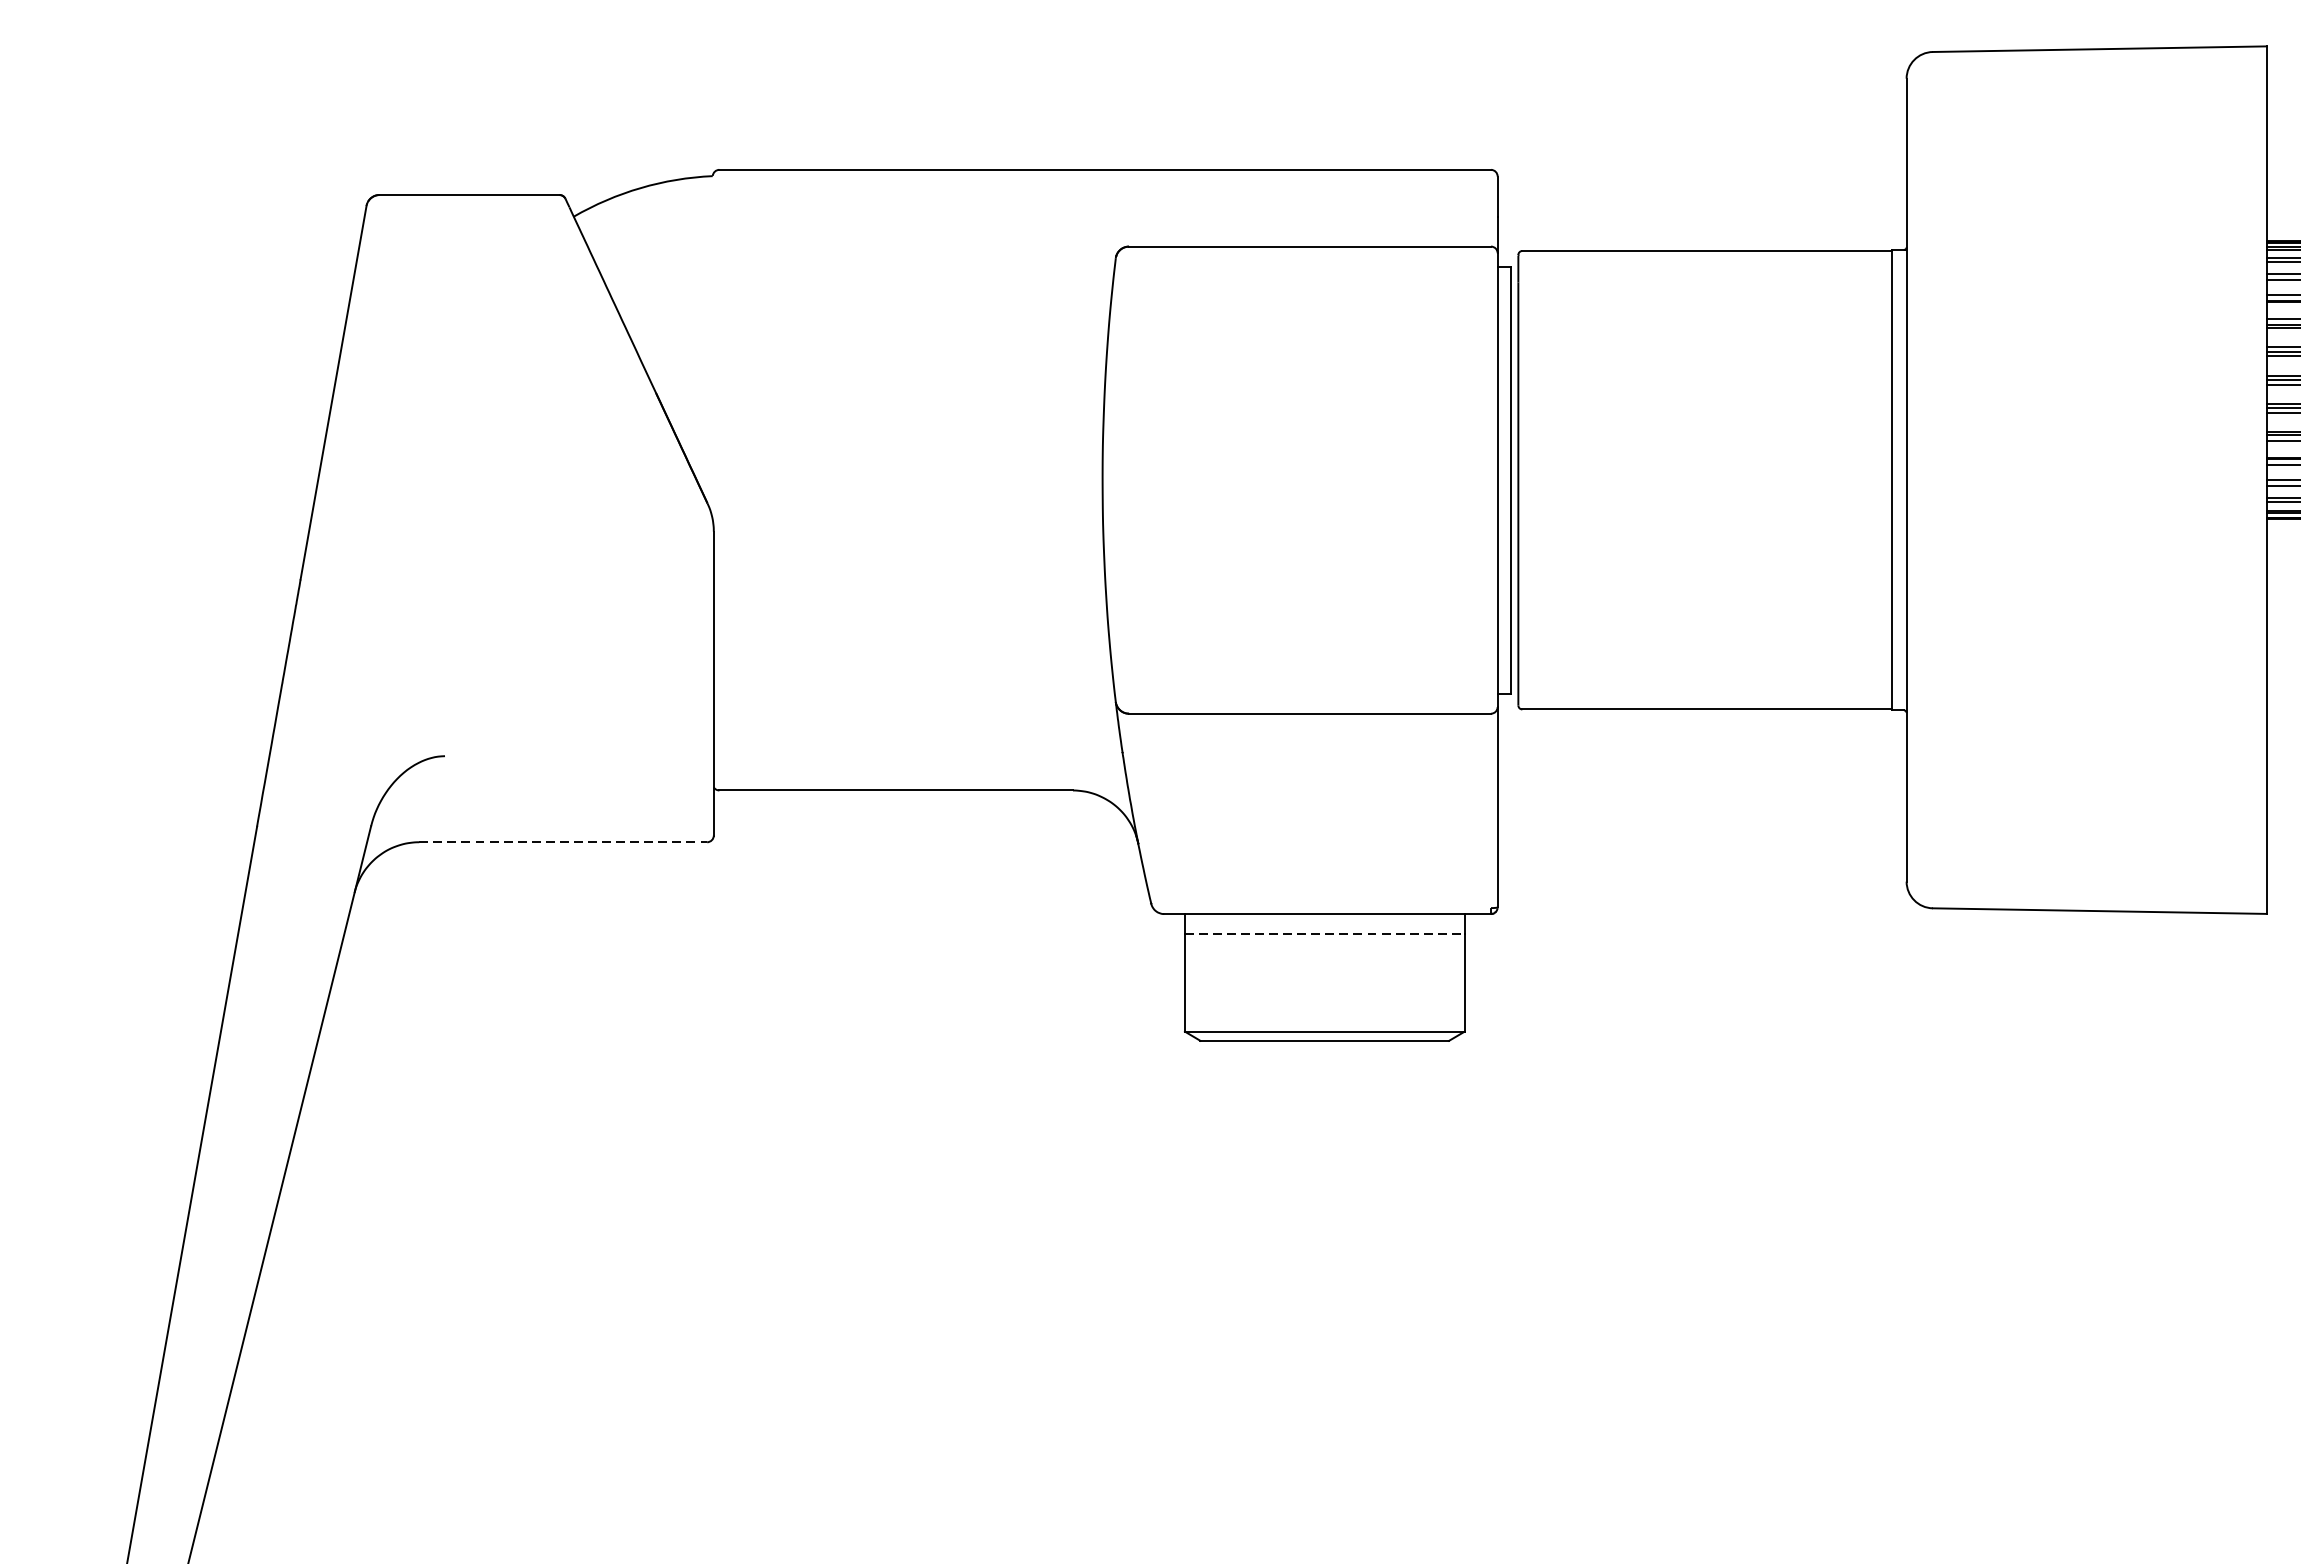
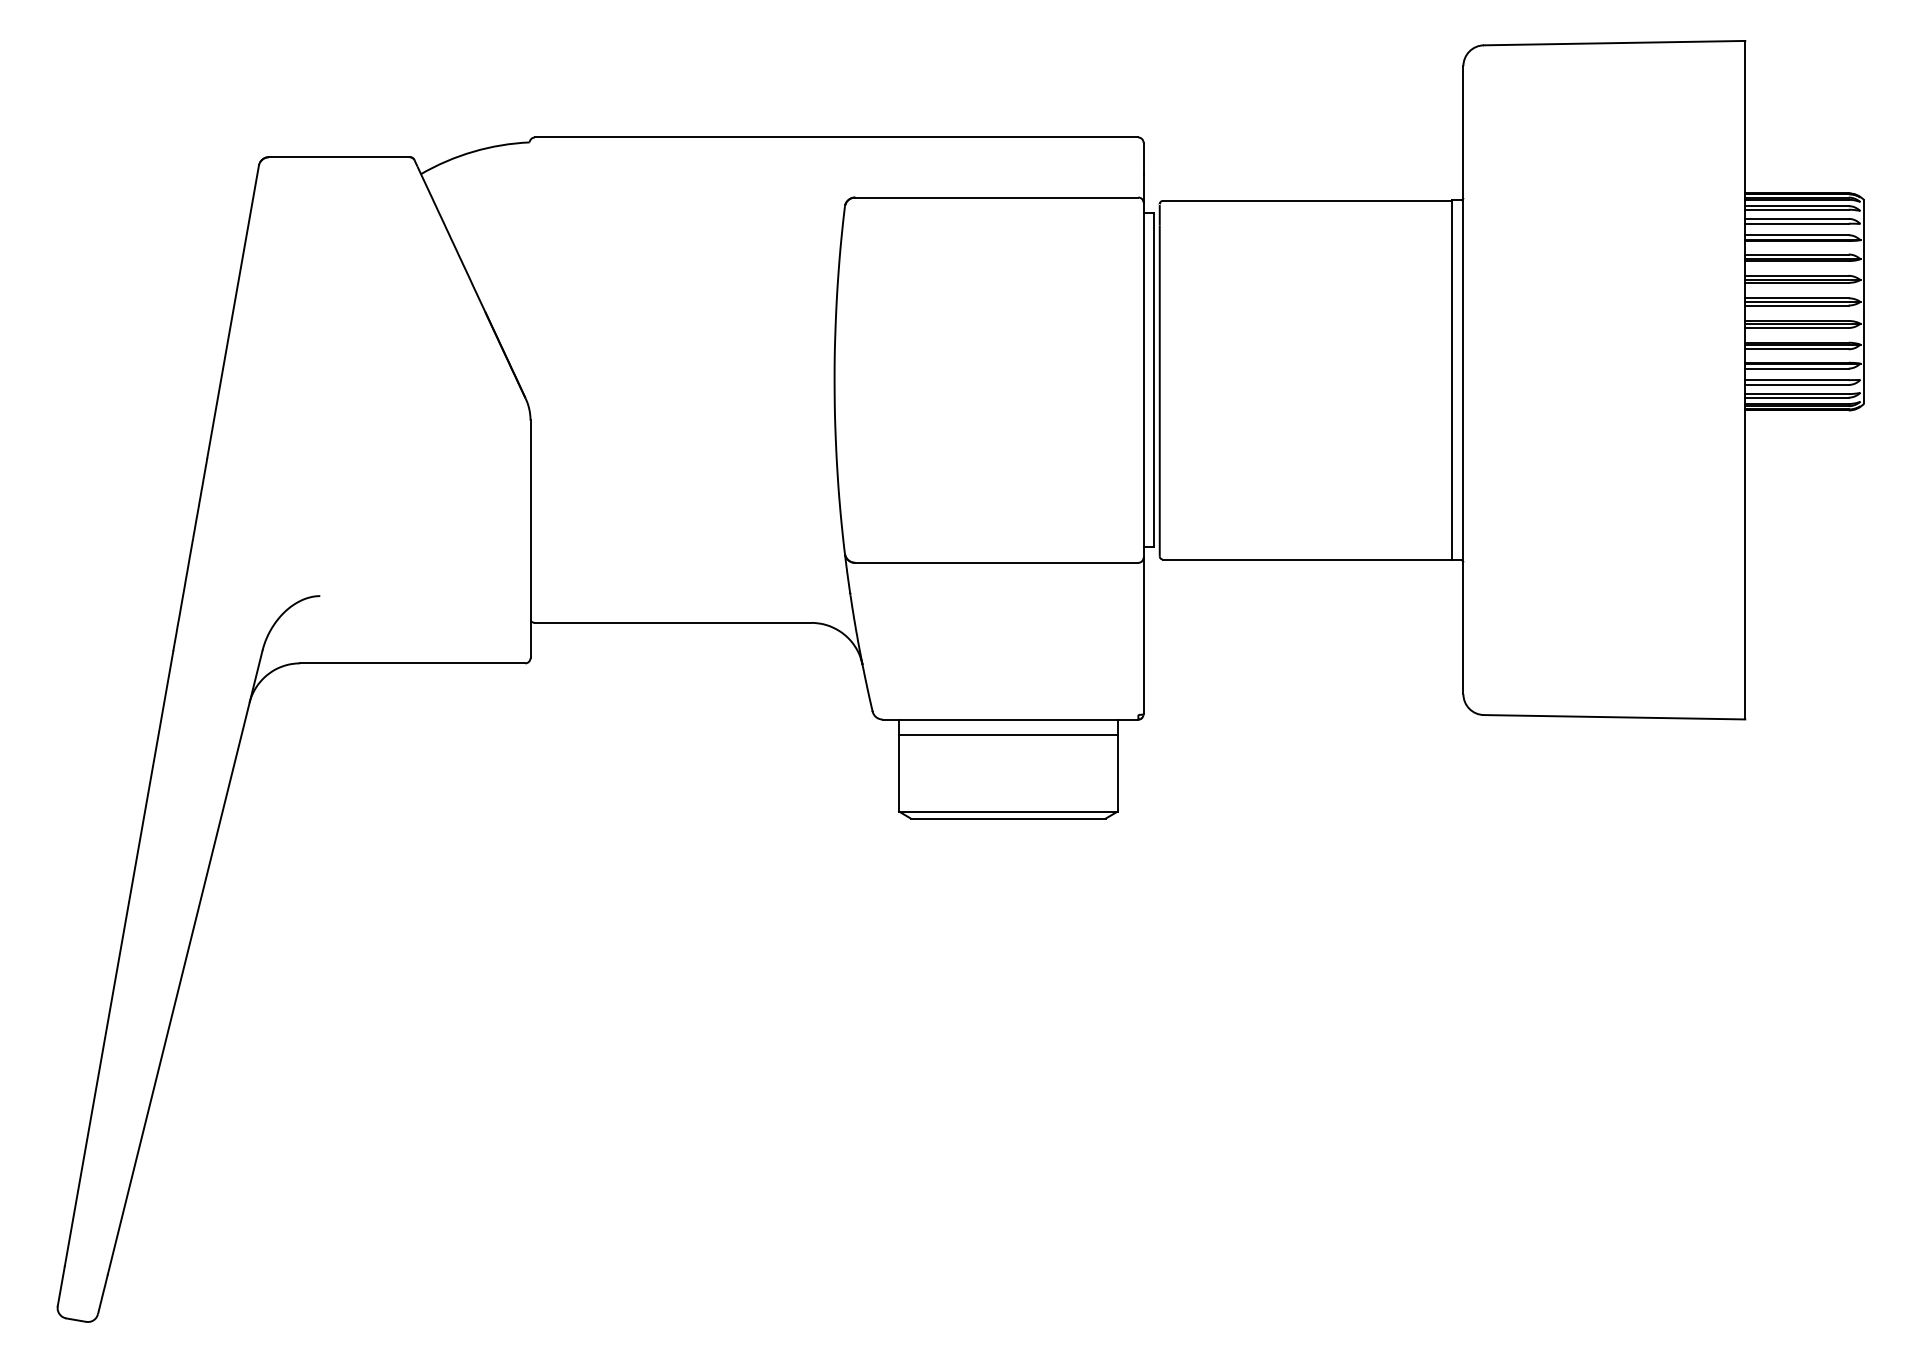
line: (562, 842) -> (412, 663), dashed -> solid
line: (1324, 934) -> (1008, 735), dashed -> solid

